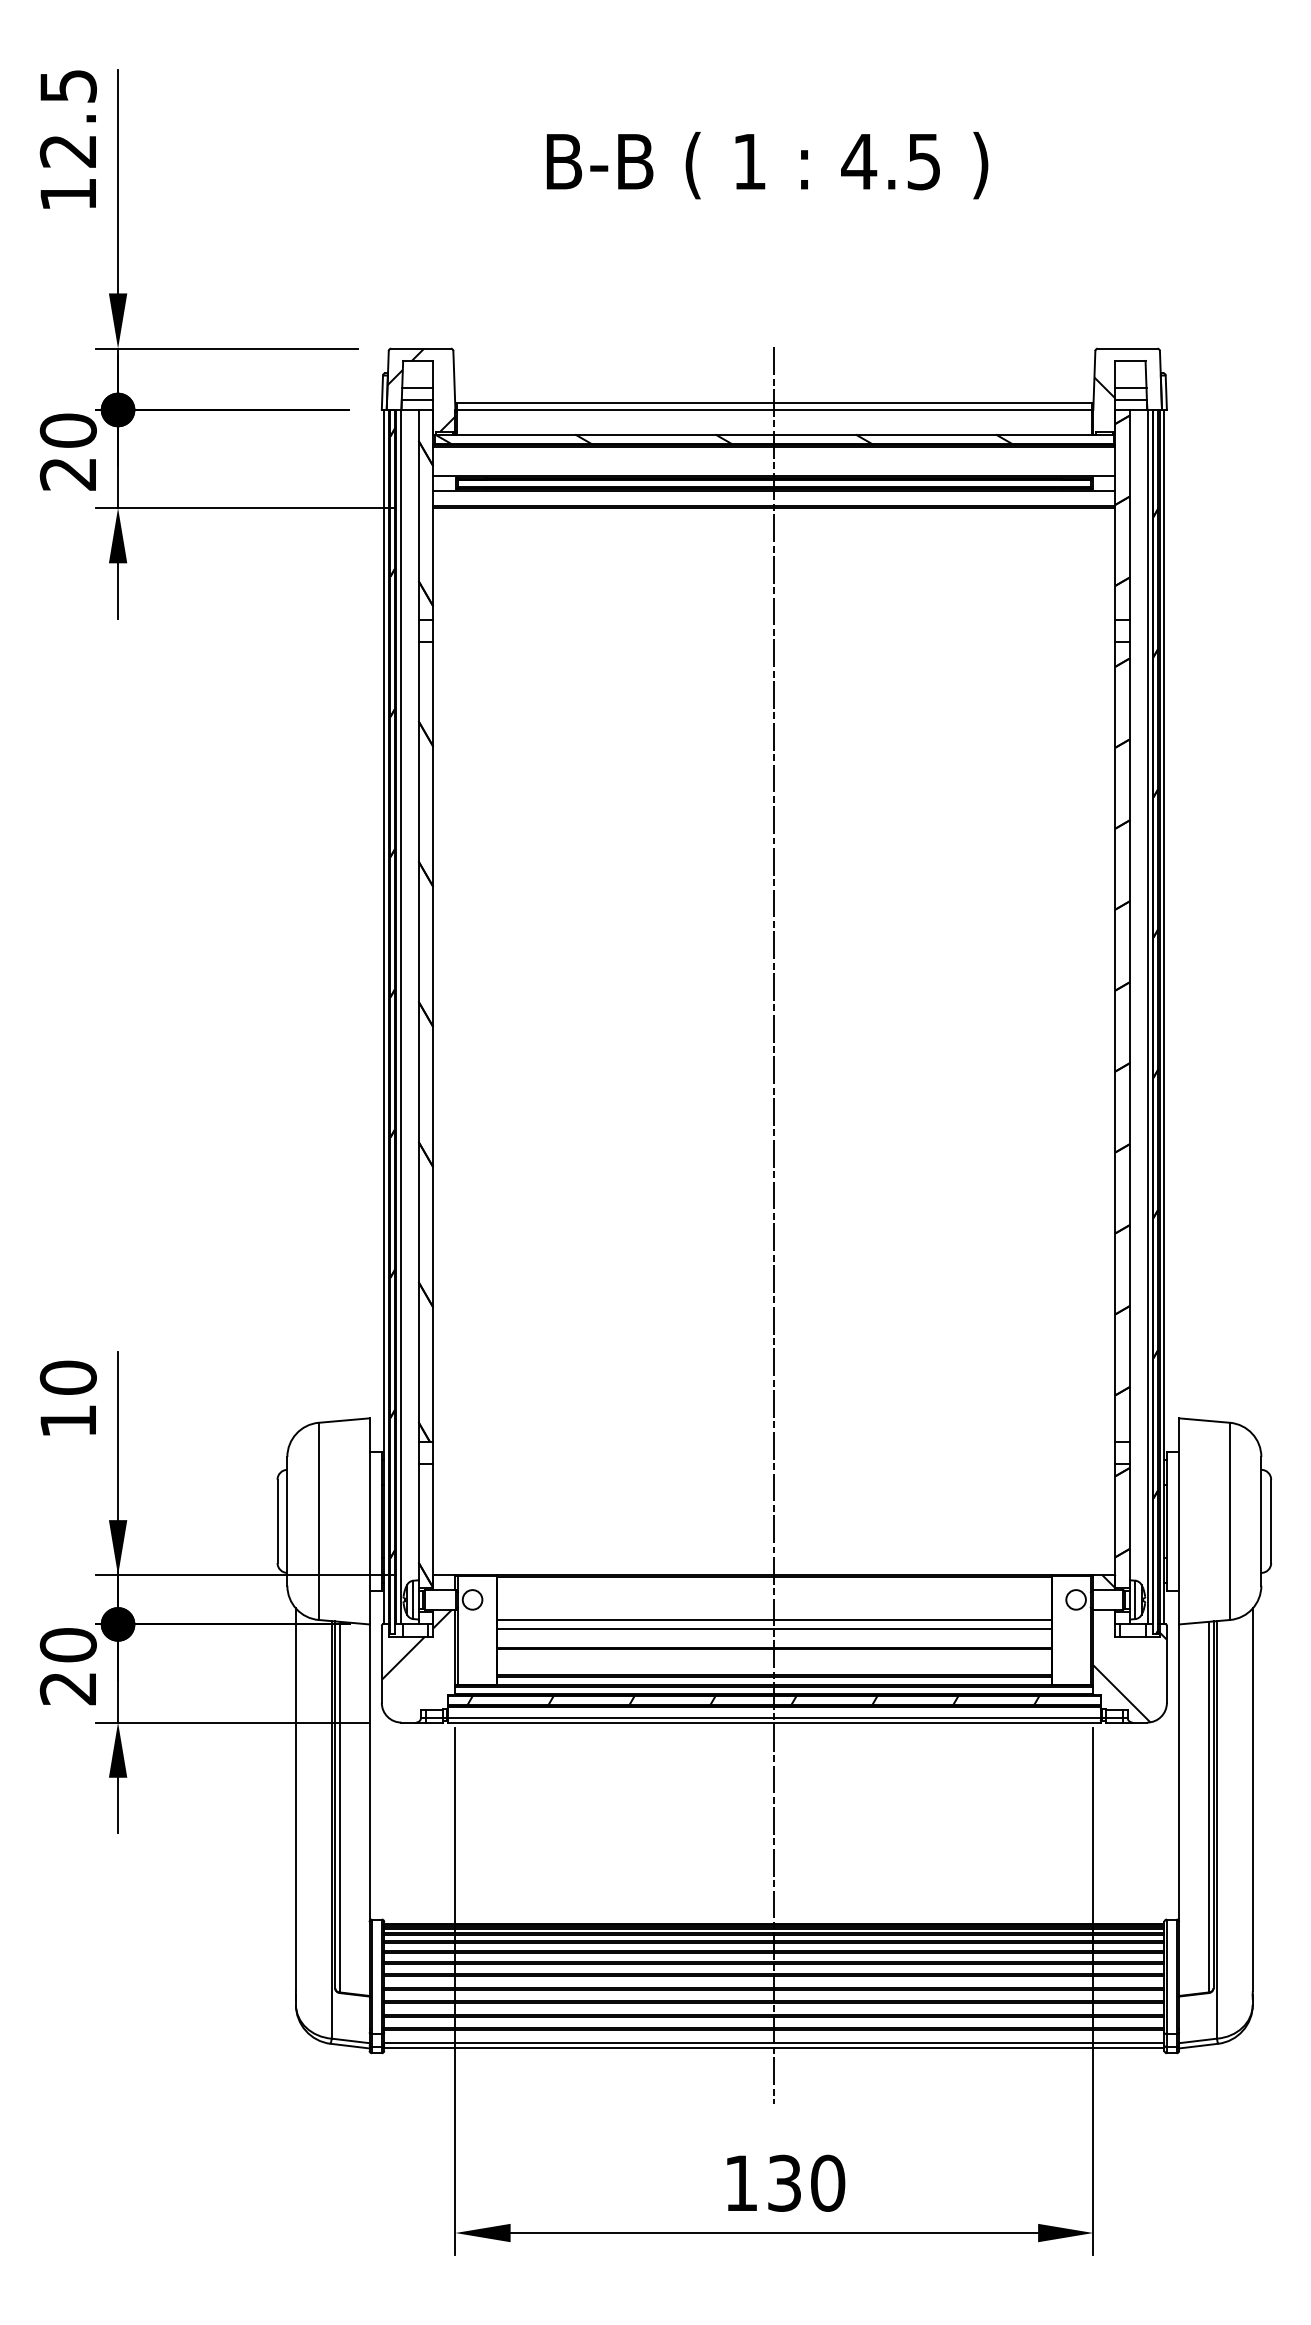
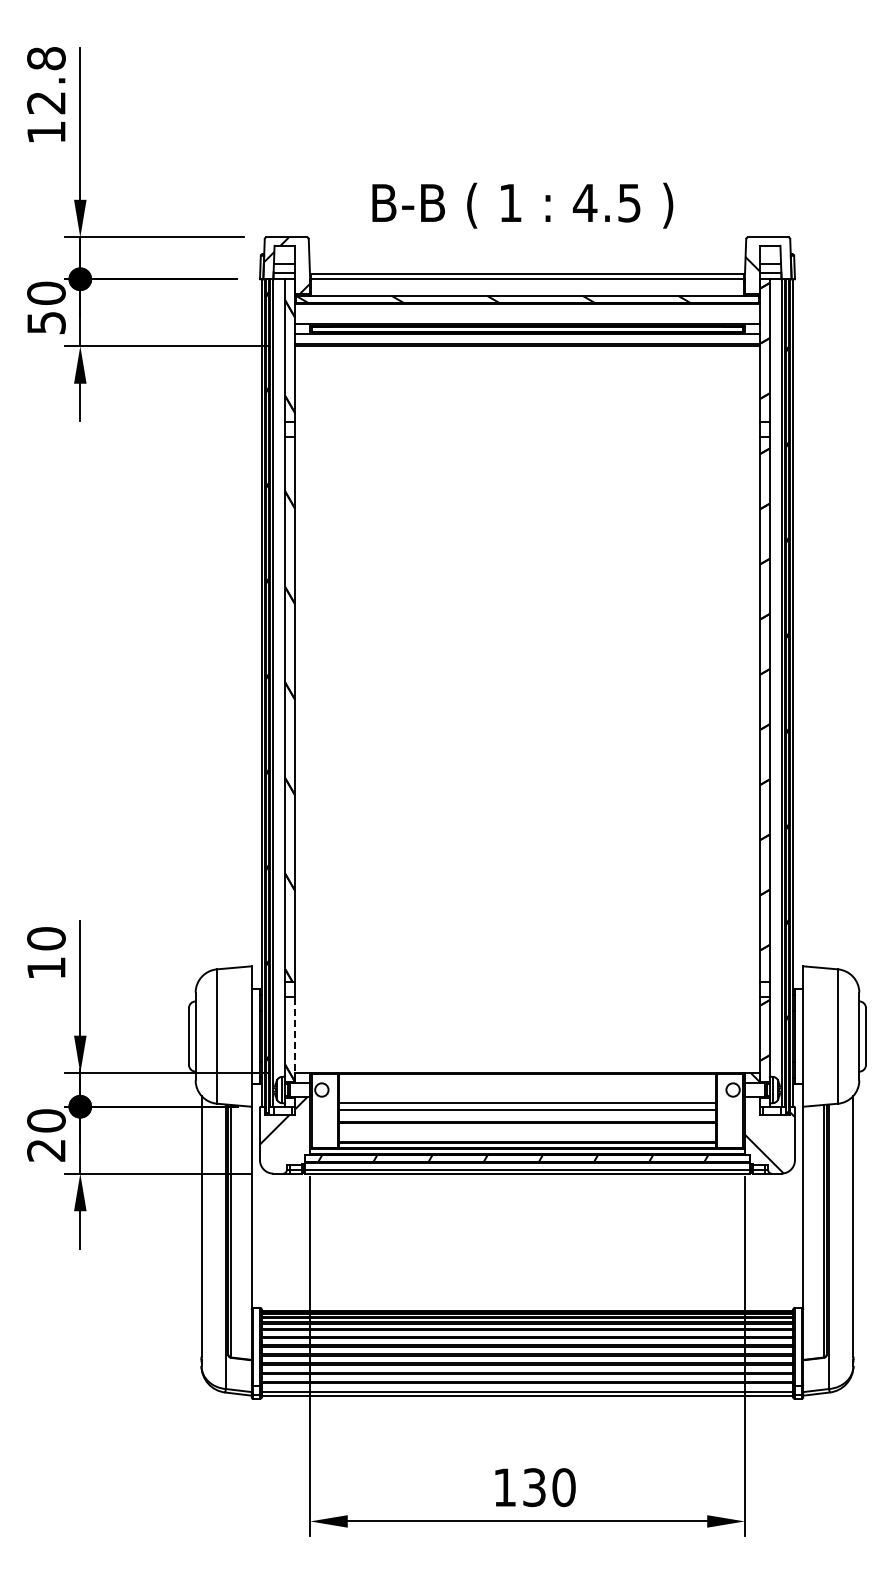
text: (68, 86) -> (46, 58), 12.5 -> 12.8
text: (767, 165) -> (522, 205), moved
text: (68, 474) -> (46, 323), 20 -> 50
line: (774, 1224) -> (527, 834), removed
line: (433, 1524) -> (295, 1038), solid -> dashed

